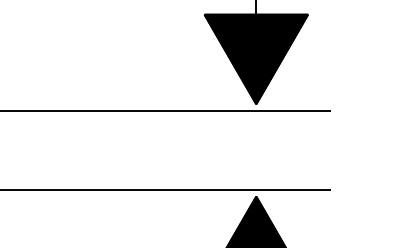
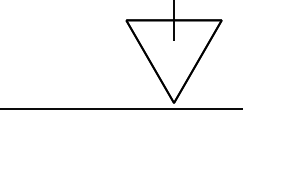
fill: (256, 59) -> (174, 61), removed

